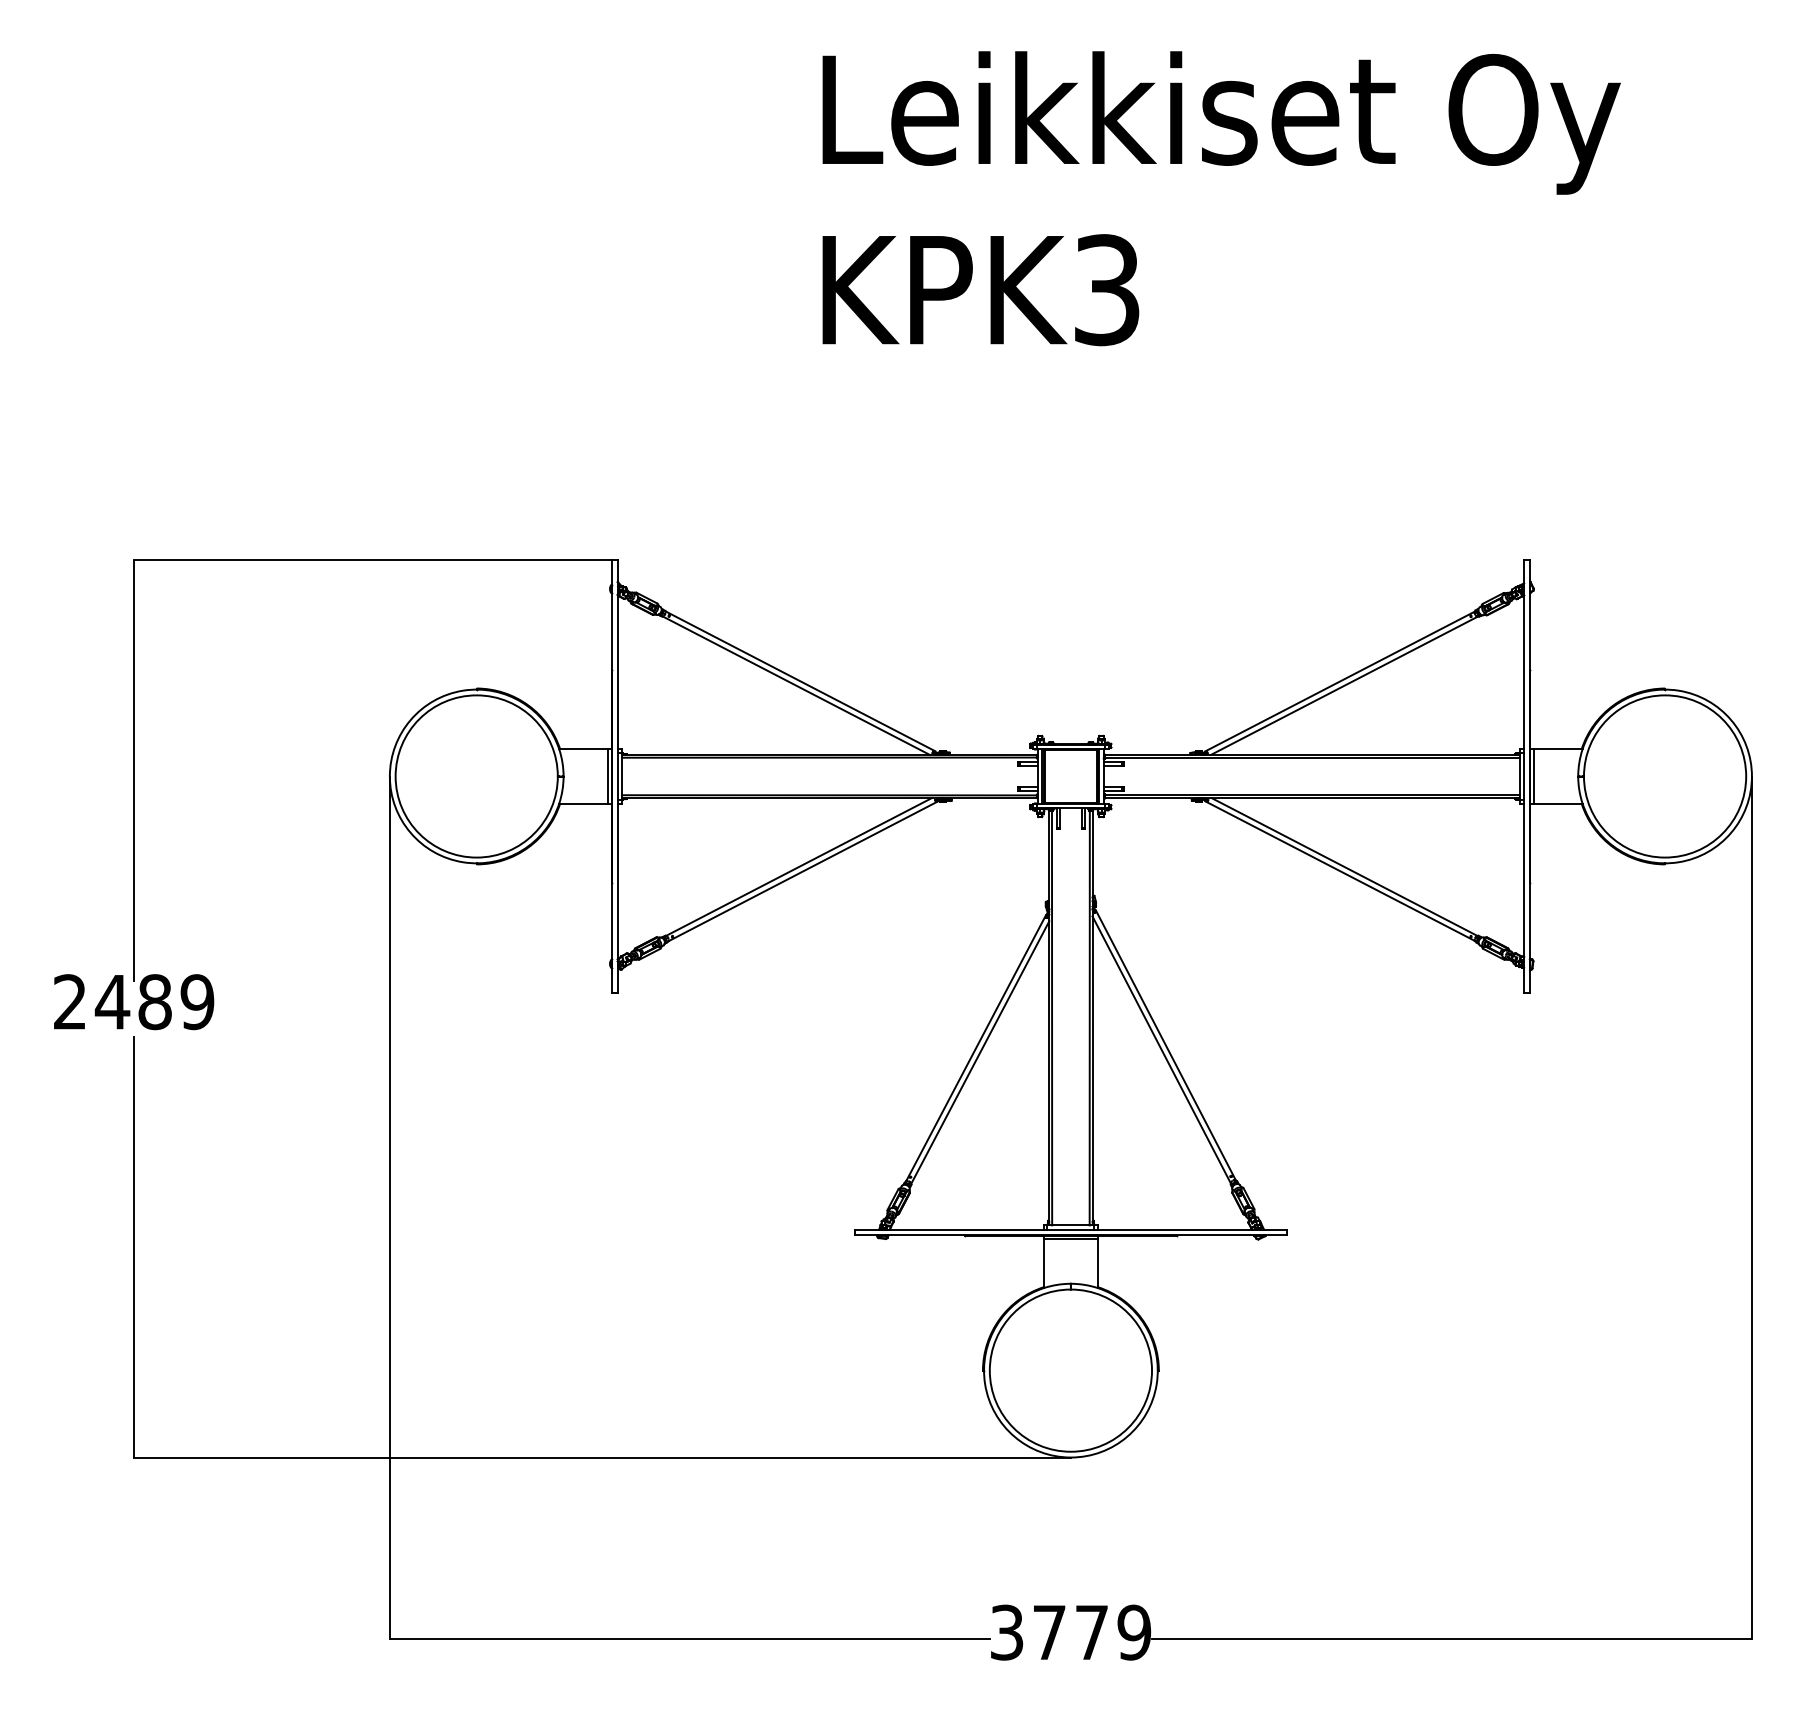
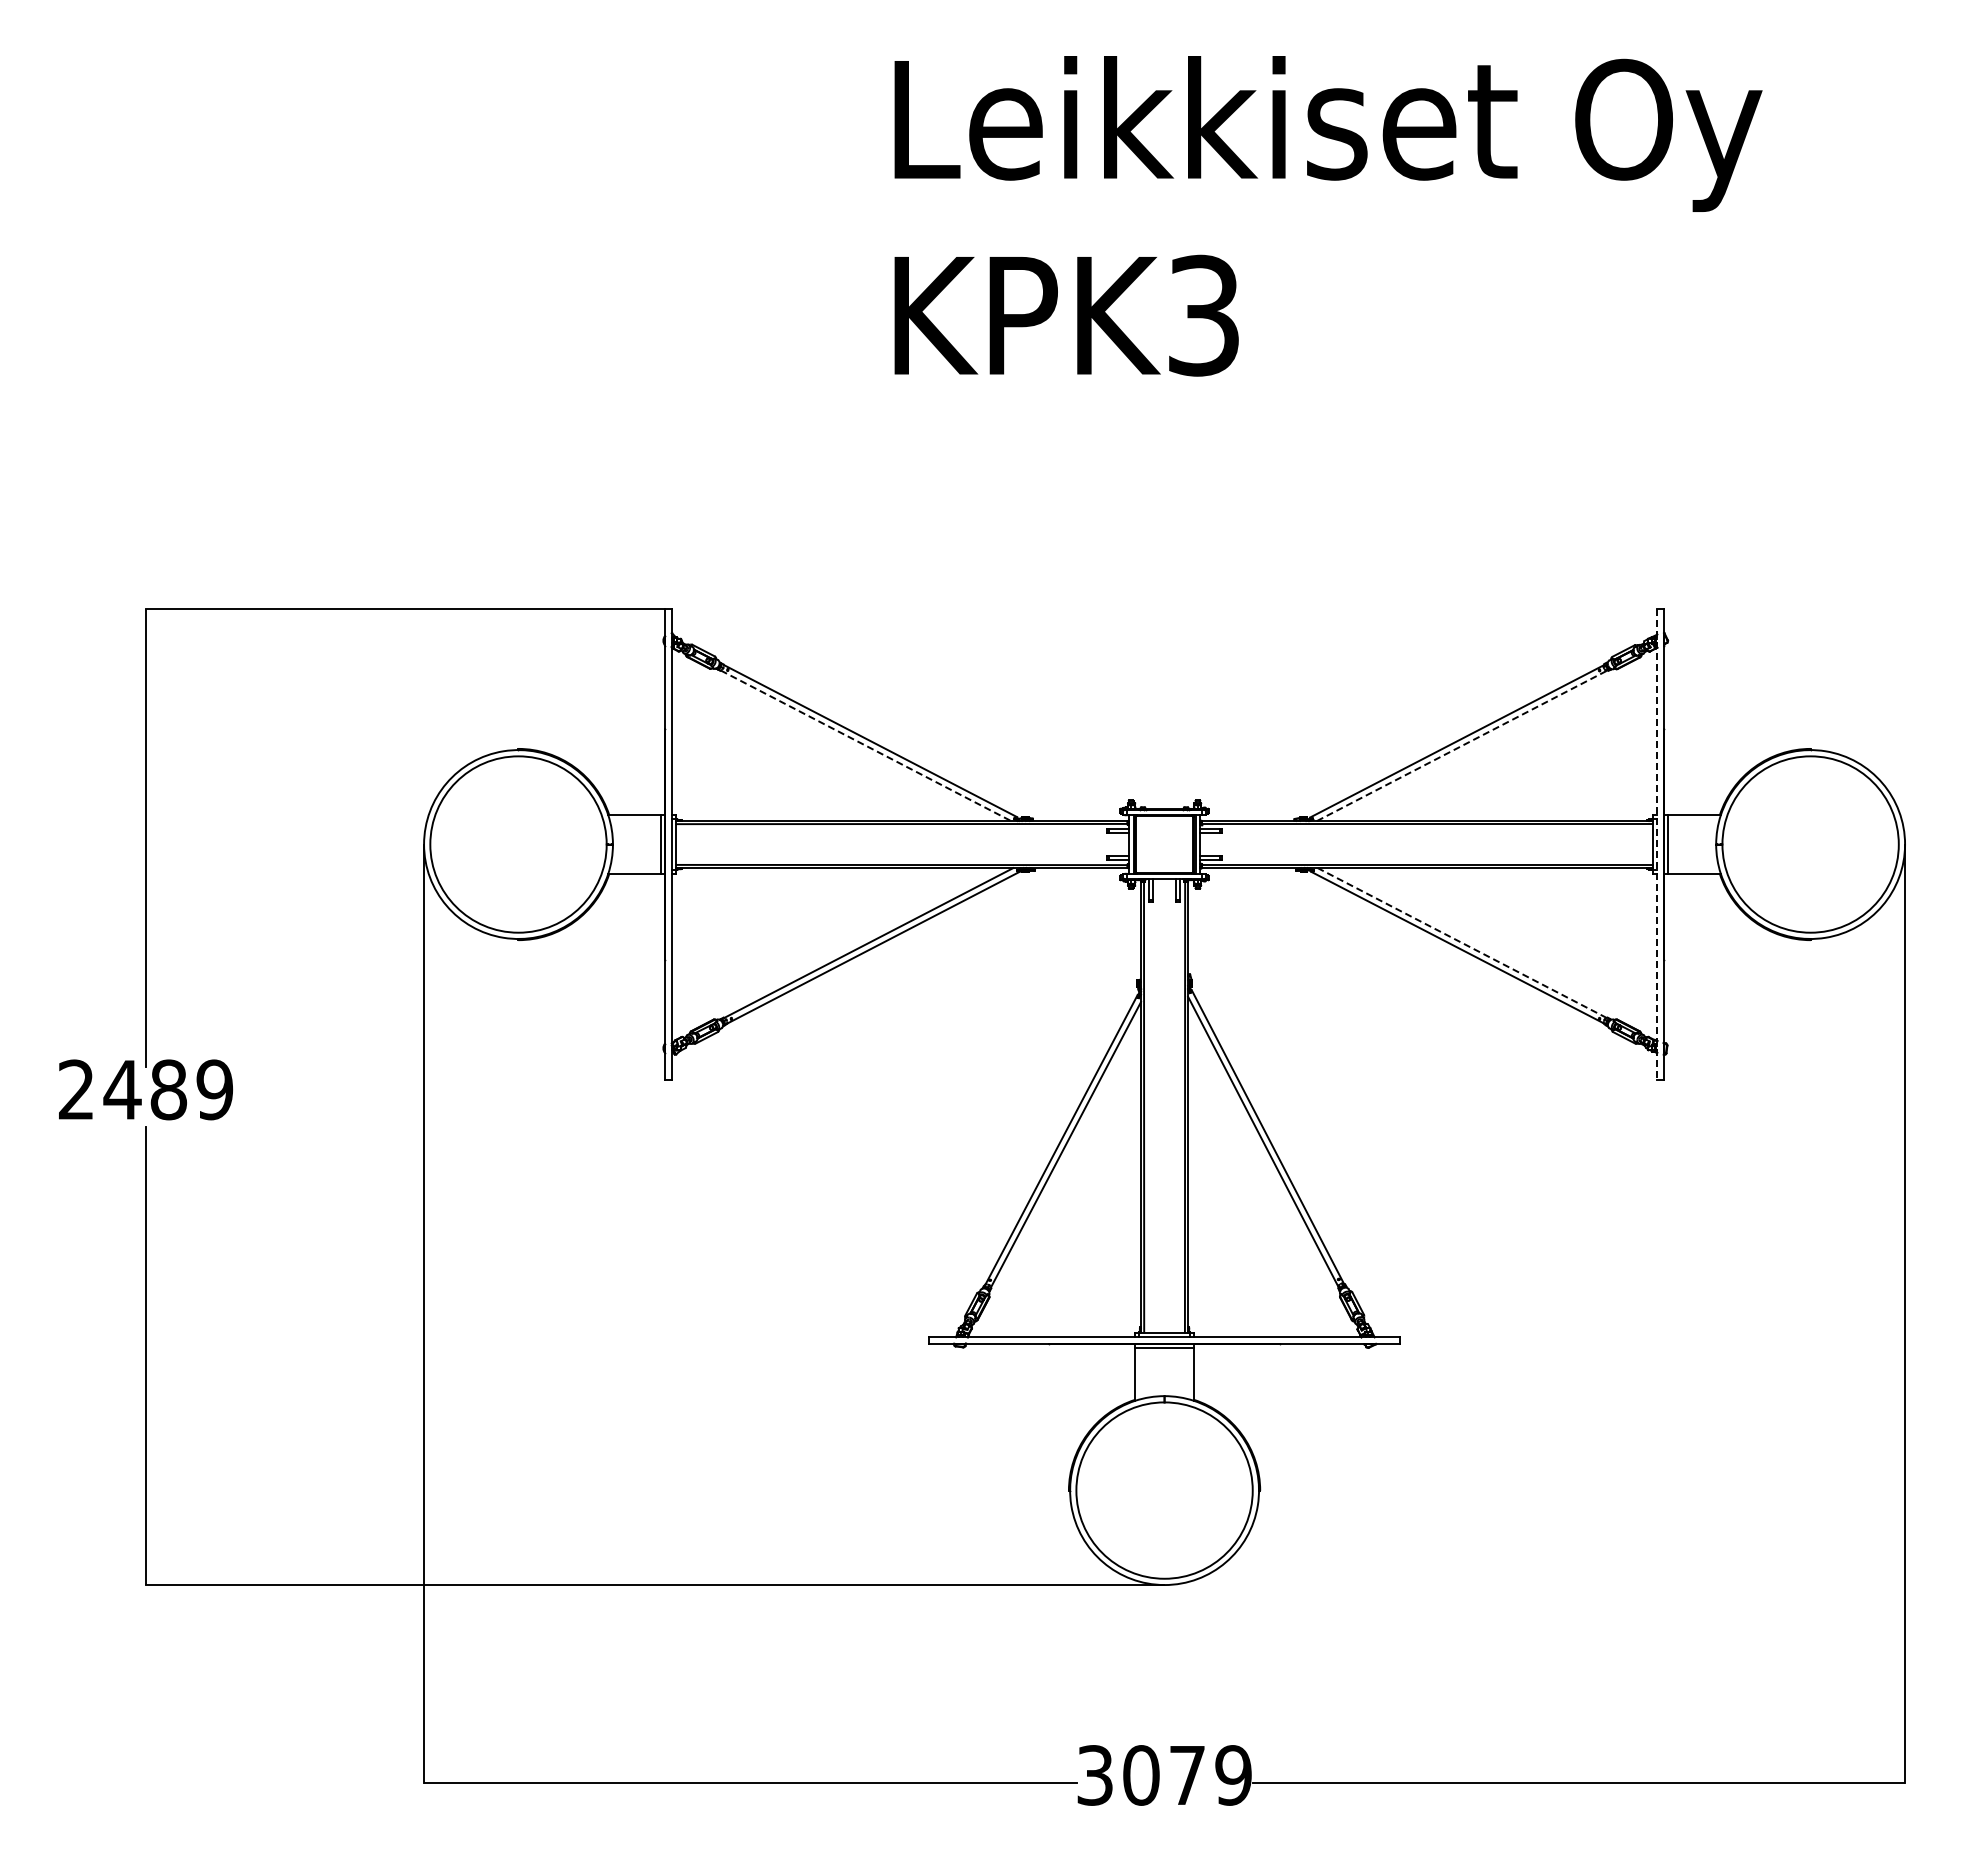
line: (795, 685) -> (865, 745), solid -> dashed
line: (1344, 685) -> (1462, 745), solid -> dashed
line: (1524, 777) -> (1657, 845), solid -> dashed
line: (1344, 867) -> (1462, 943), solid -> dashed
text: (1049, 1632) -> (1141, 1775), 3779 -> 3079

